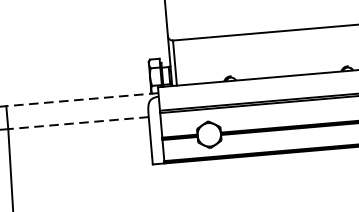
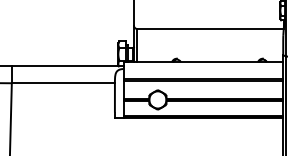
line: (82, 99) -> (67, 66), dashed -> solid
line: (78, 123) -> (63, 83), dashed -> solid

